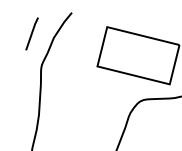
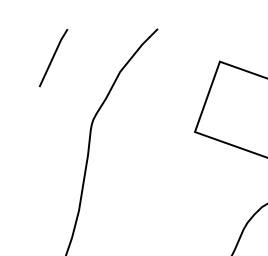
line: (31, 33) -> (52, 57), moved

